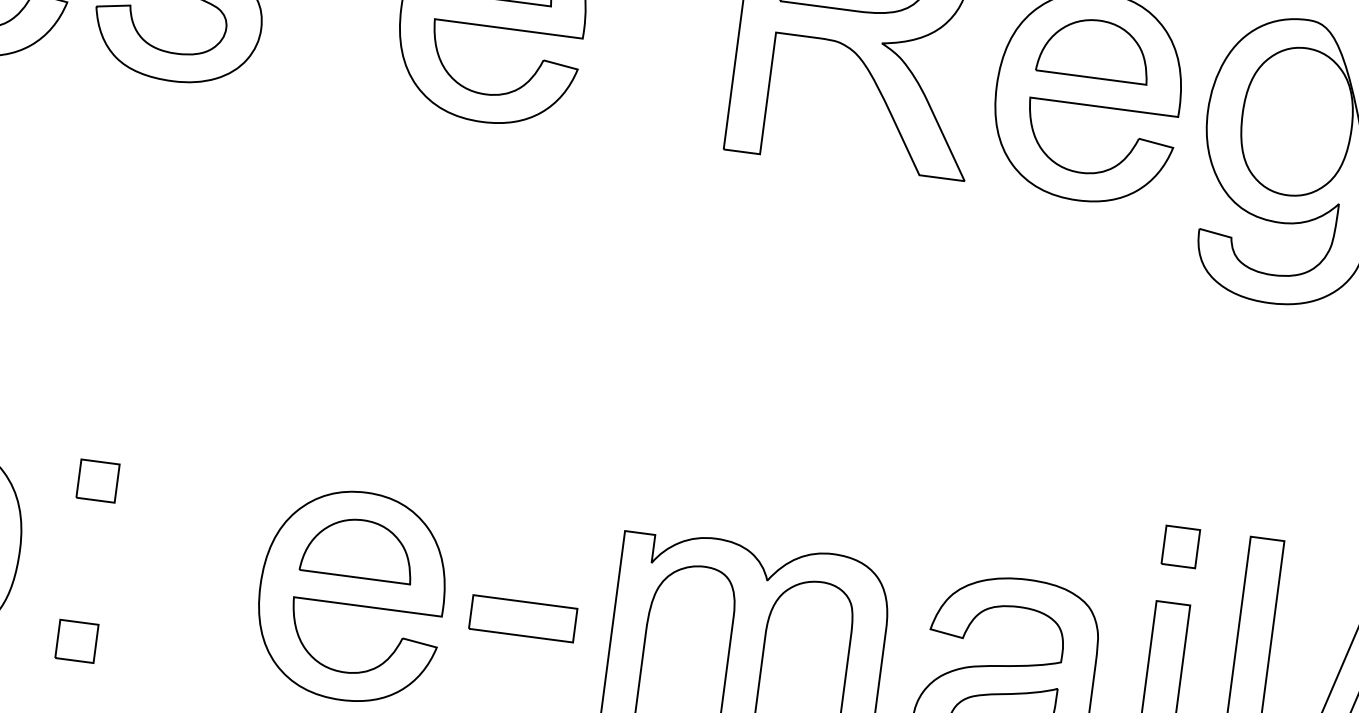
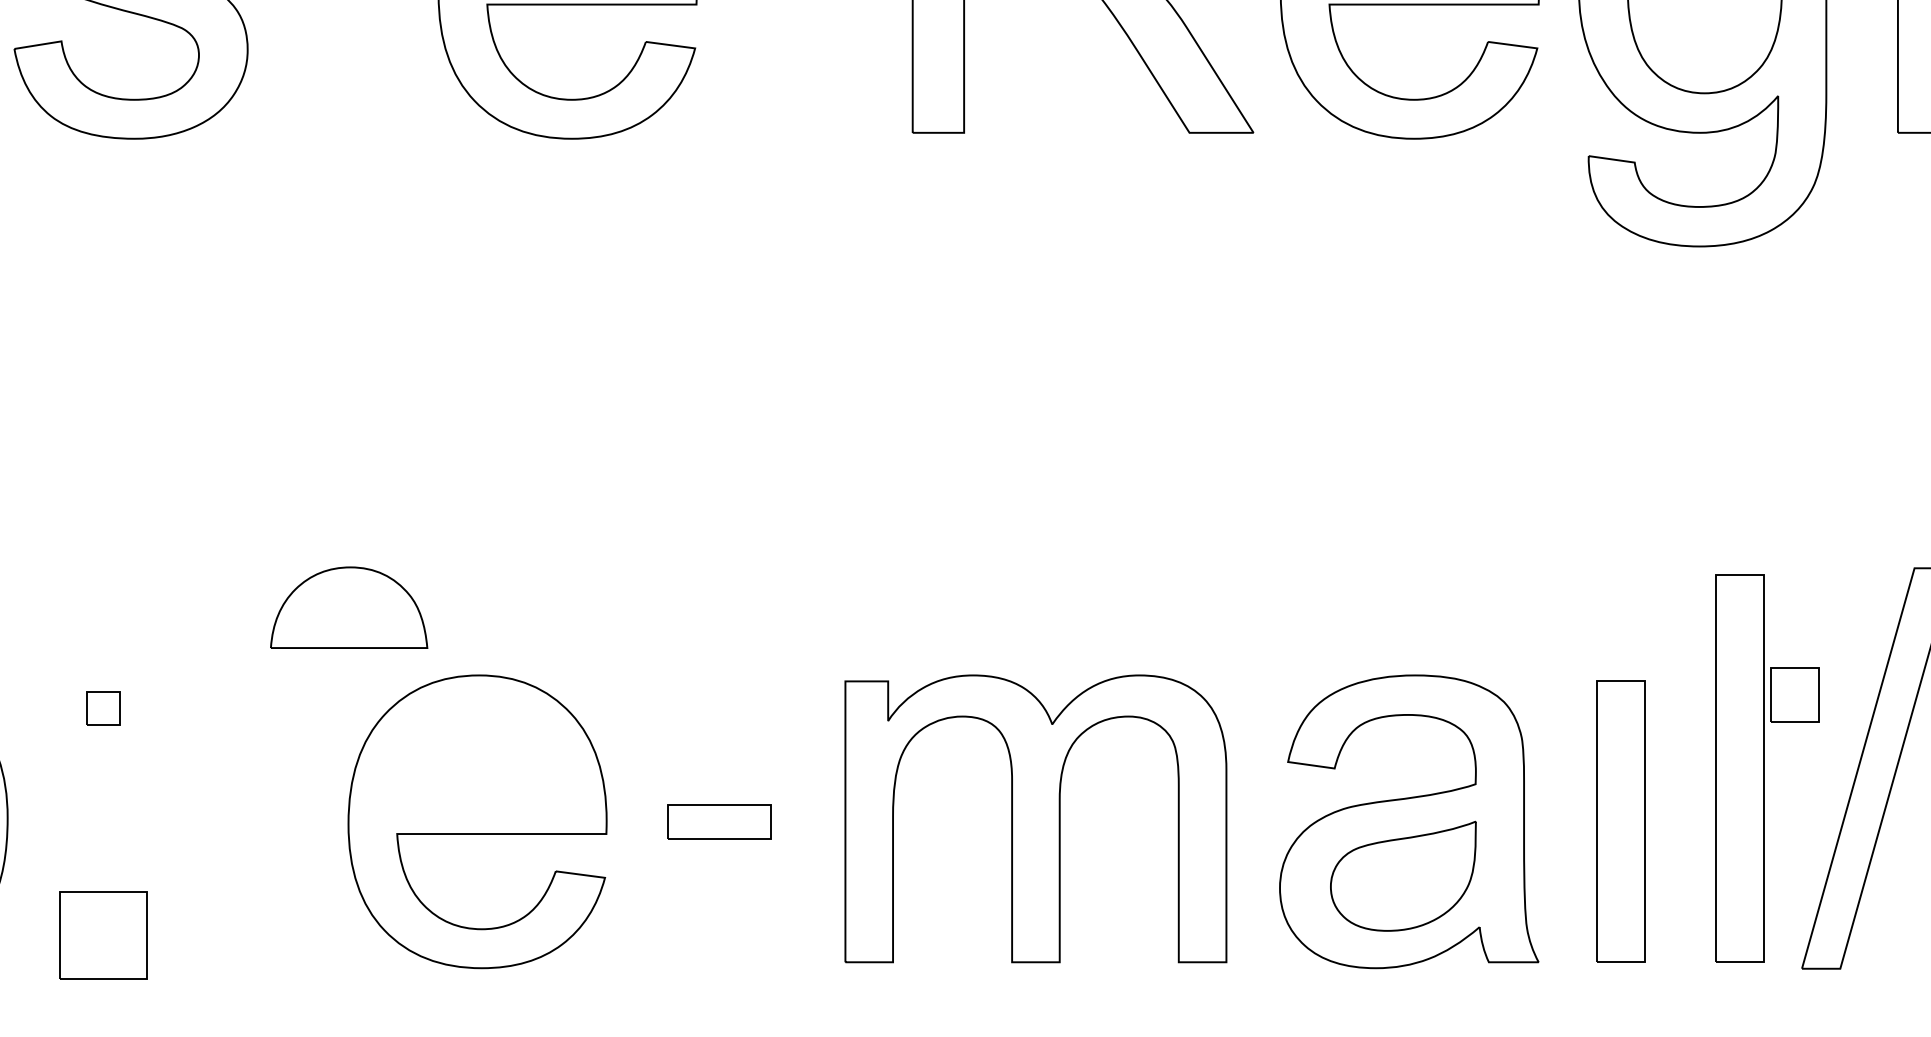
part: (98, 481) -> (103, 708), size x0.6
part: (1180, 546) -> (1794, 694), moved
part: (358, 548) -> (349, 607), moved
part: (523, 618) -> (719, 821), size x0.7
part: (76, 640) -> (103, 934), size x1.6

